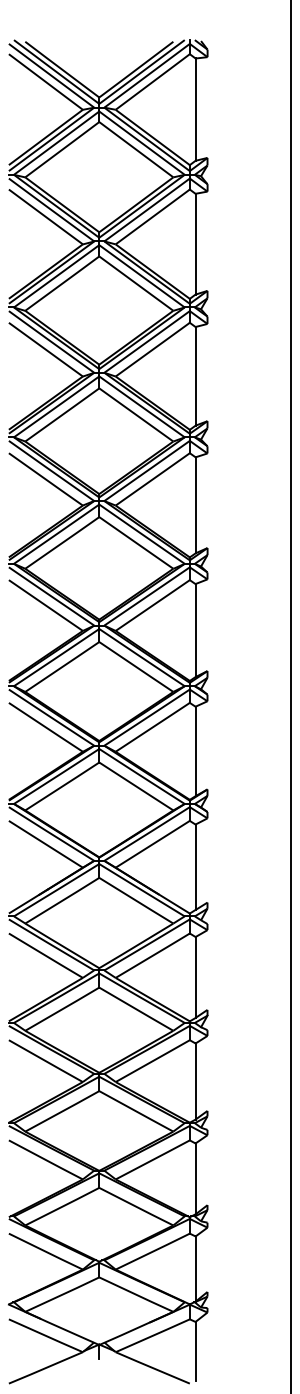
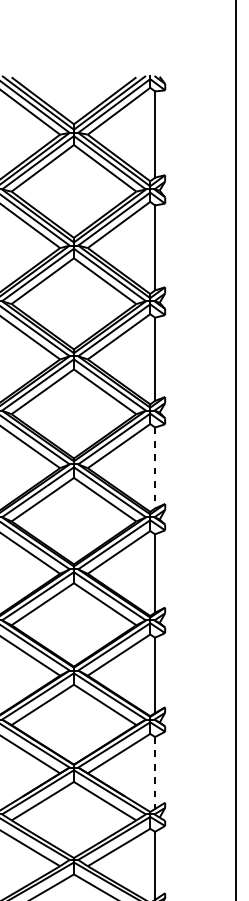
line: (195, 505) -> (155, 468), solid -> dashed
line: (195, 867) -> (155, 773), solid -> dashed

